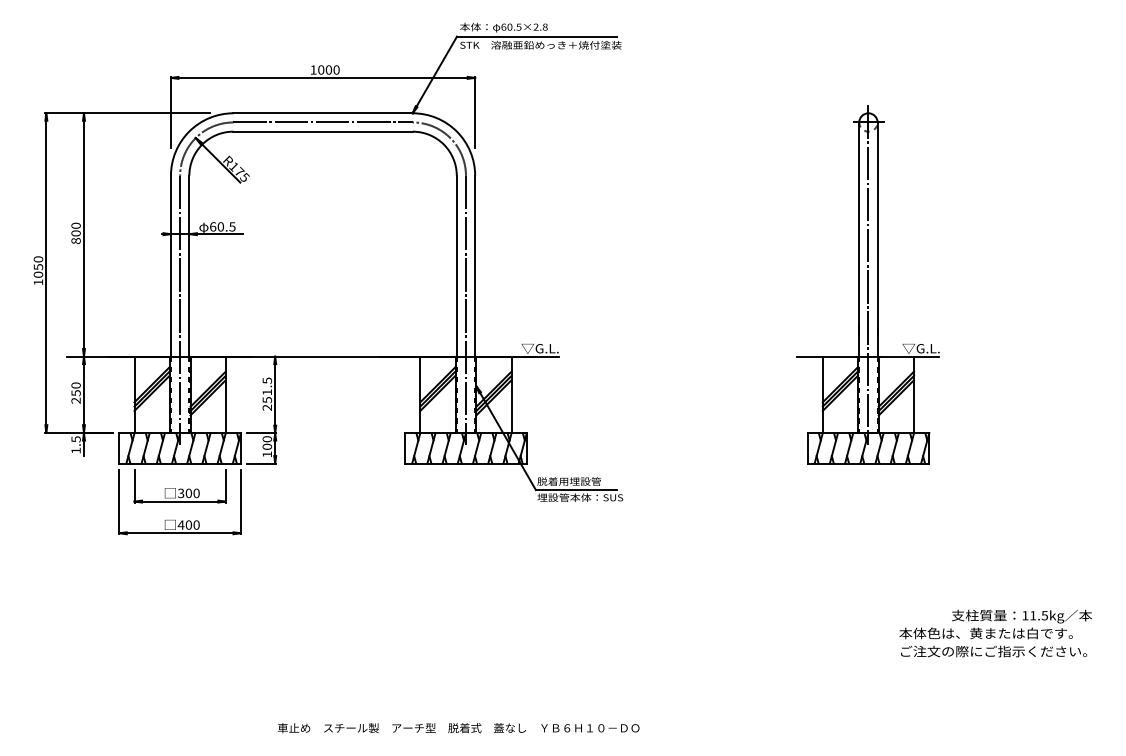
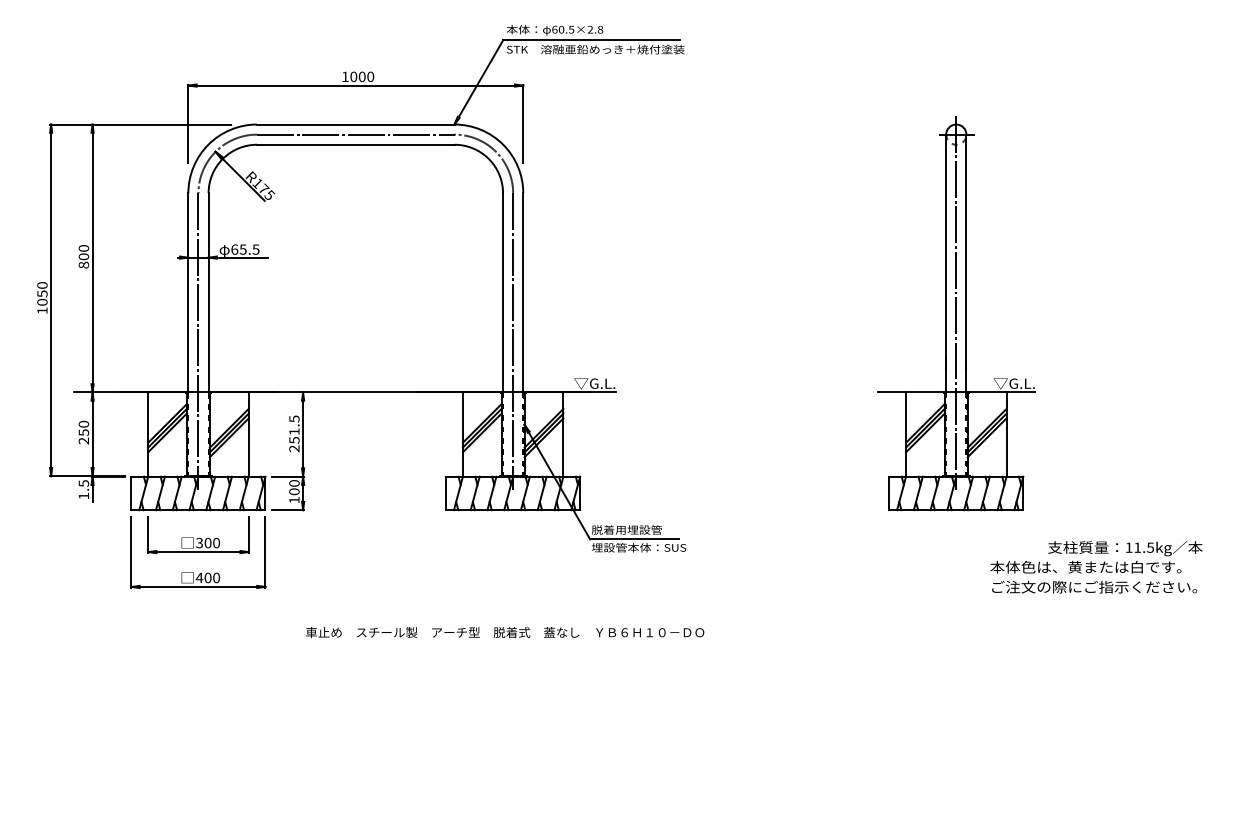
text: (220, 226) -> (242, 249), 60.5 -> 65.5
text: (995, 633) -> (1096, 567), moved
text: (459, 728) -> (505, 632), moved

